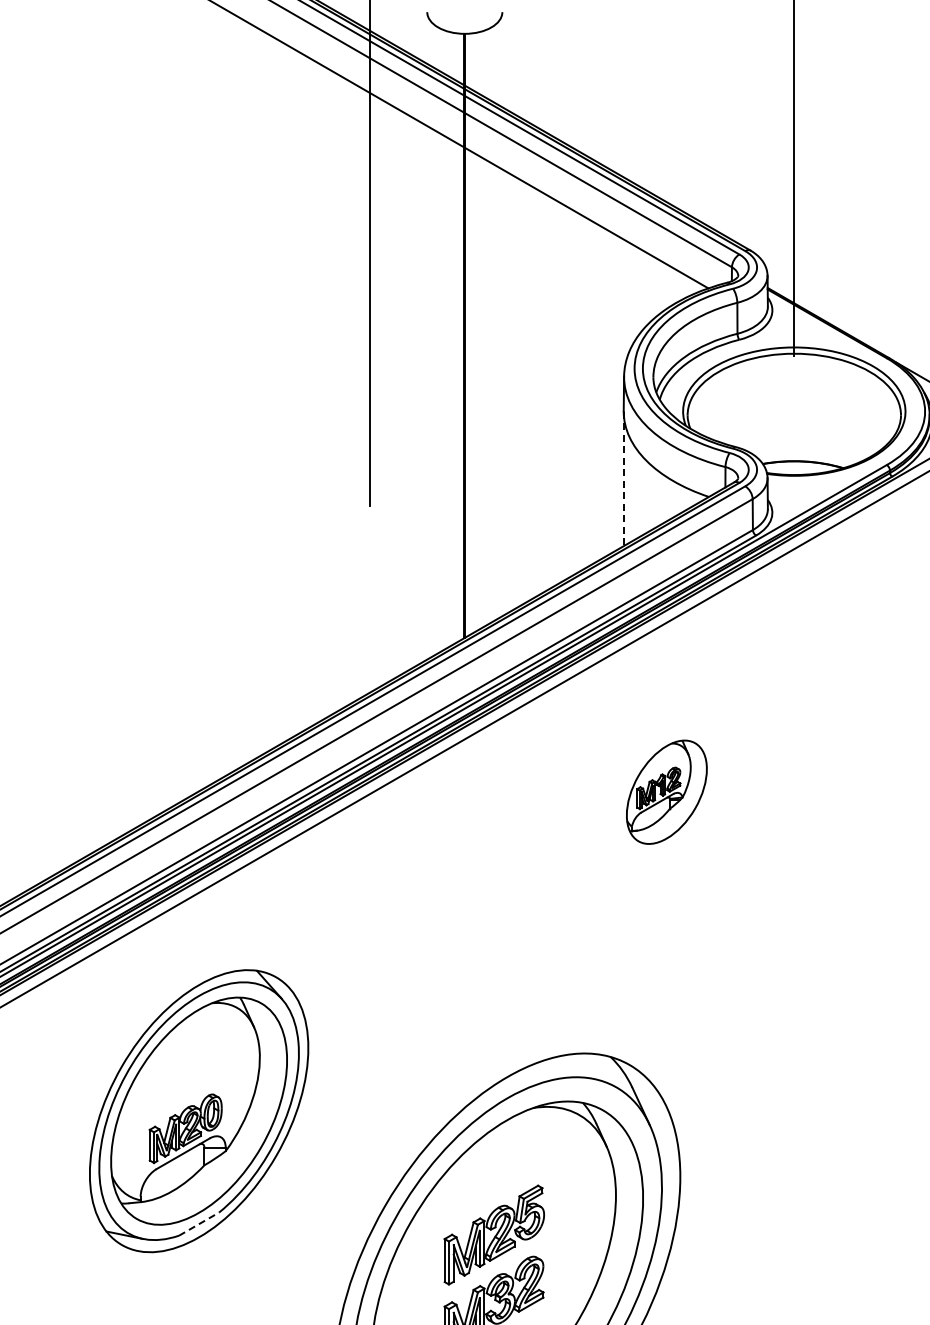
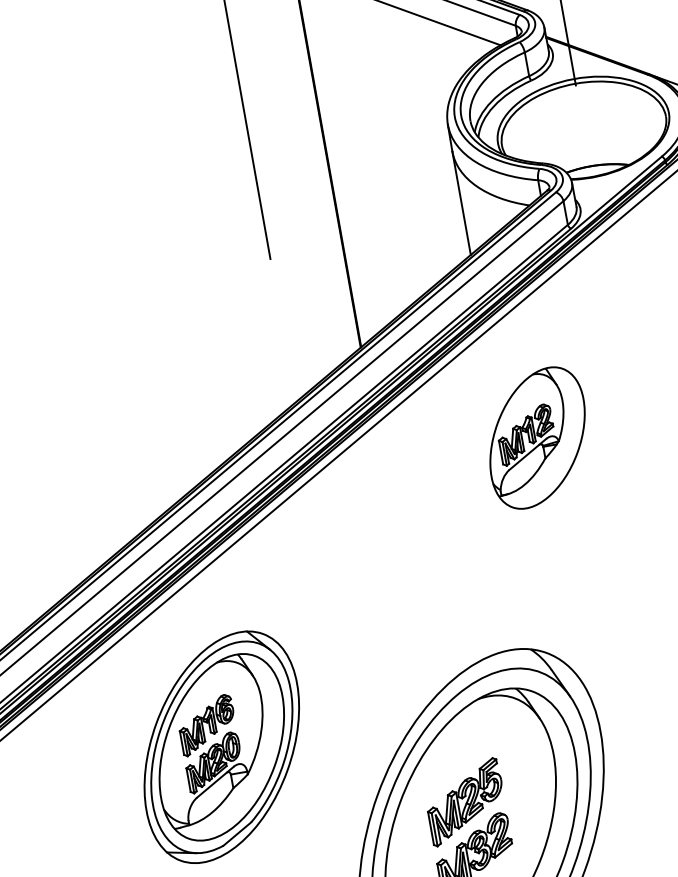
line: (623, 479) -> (461, 203), dashed -> solid
part: (666, 792) -> (537, 438), size x1.67
part: (185, 1079) -> (207, 724), added
line: (199, 1223) -> (237, 833), dashed -> solid

